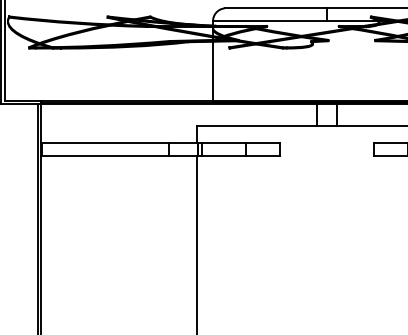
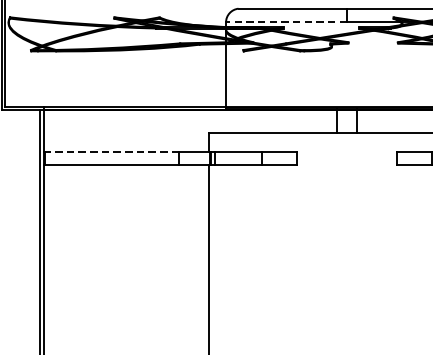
line: (269, 21) -> (285, 22), solid -> dashed
line: (105, 143) -> (112, 152), solid -> dashed

